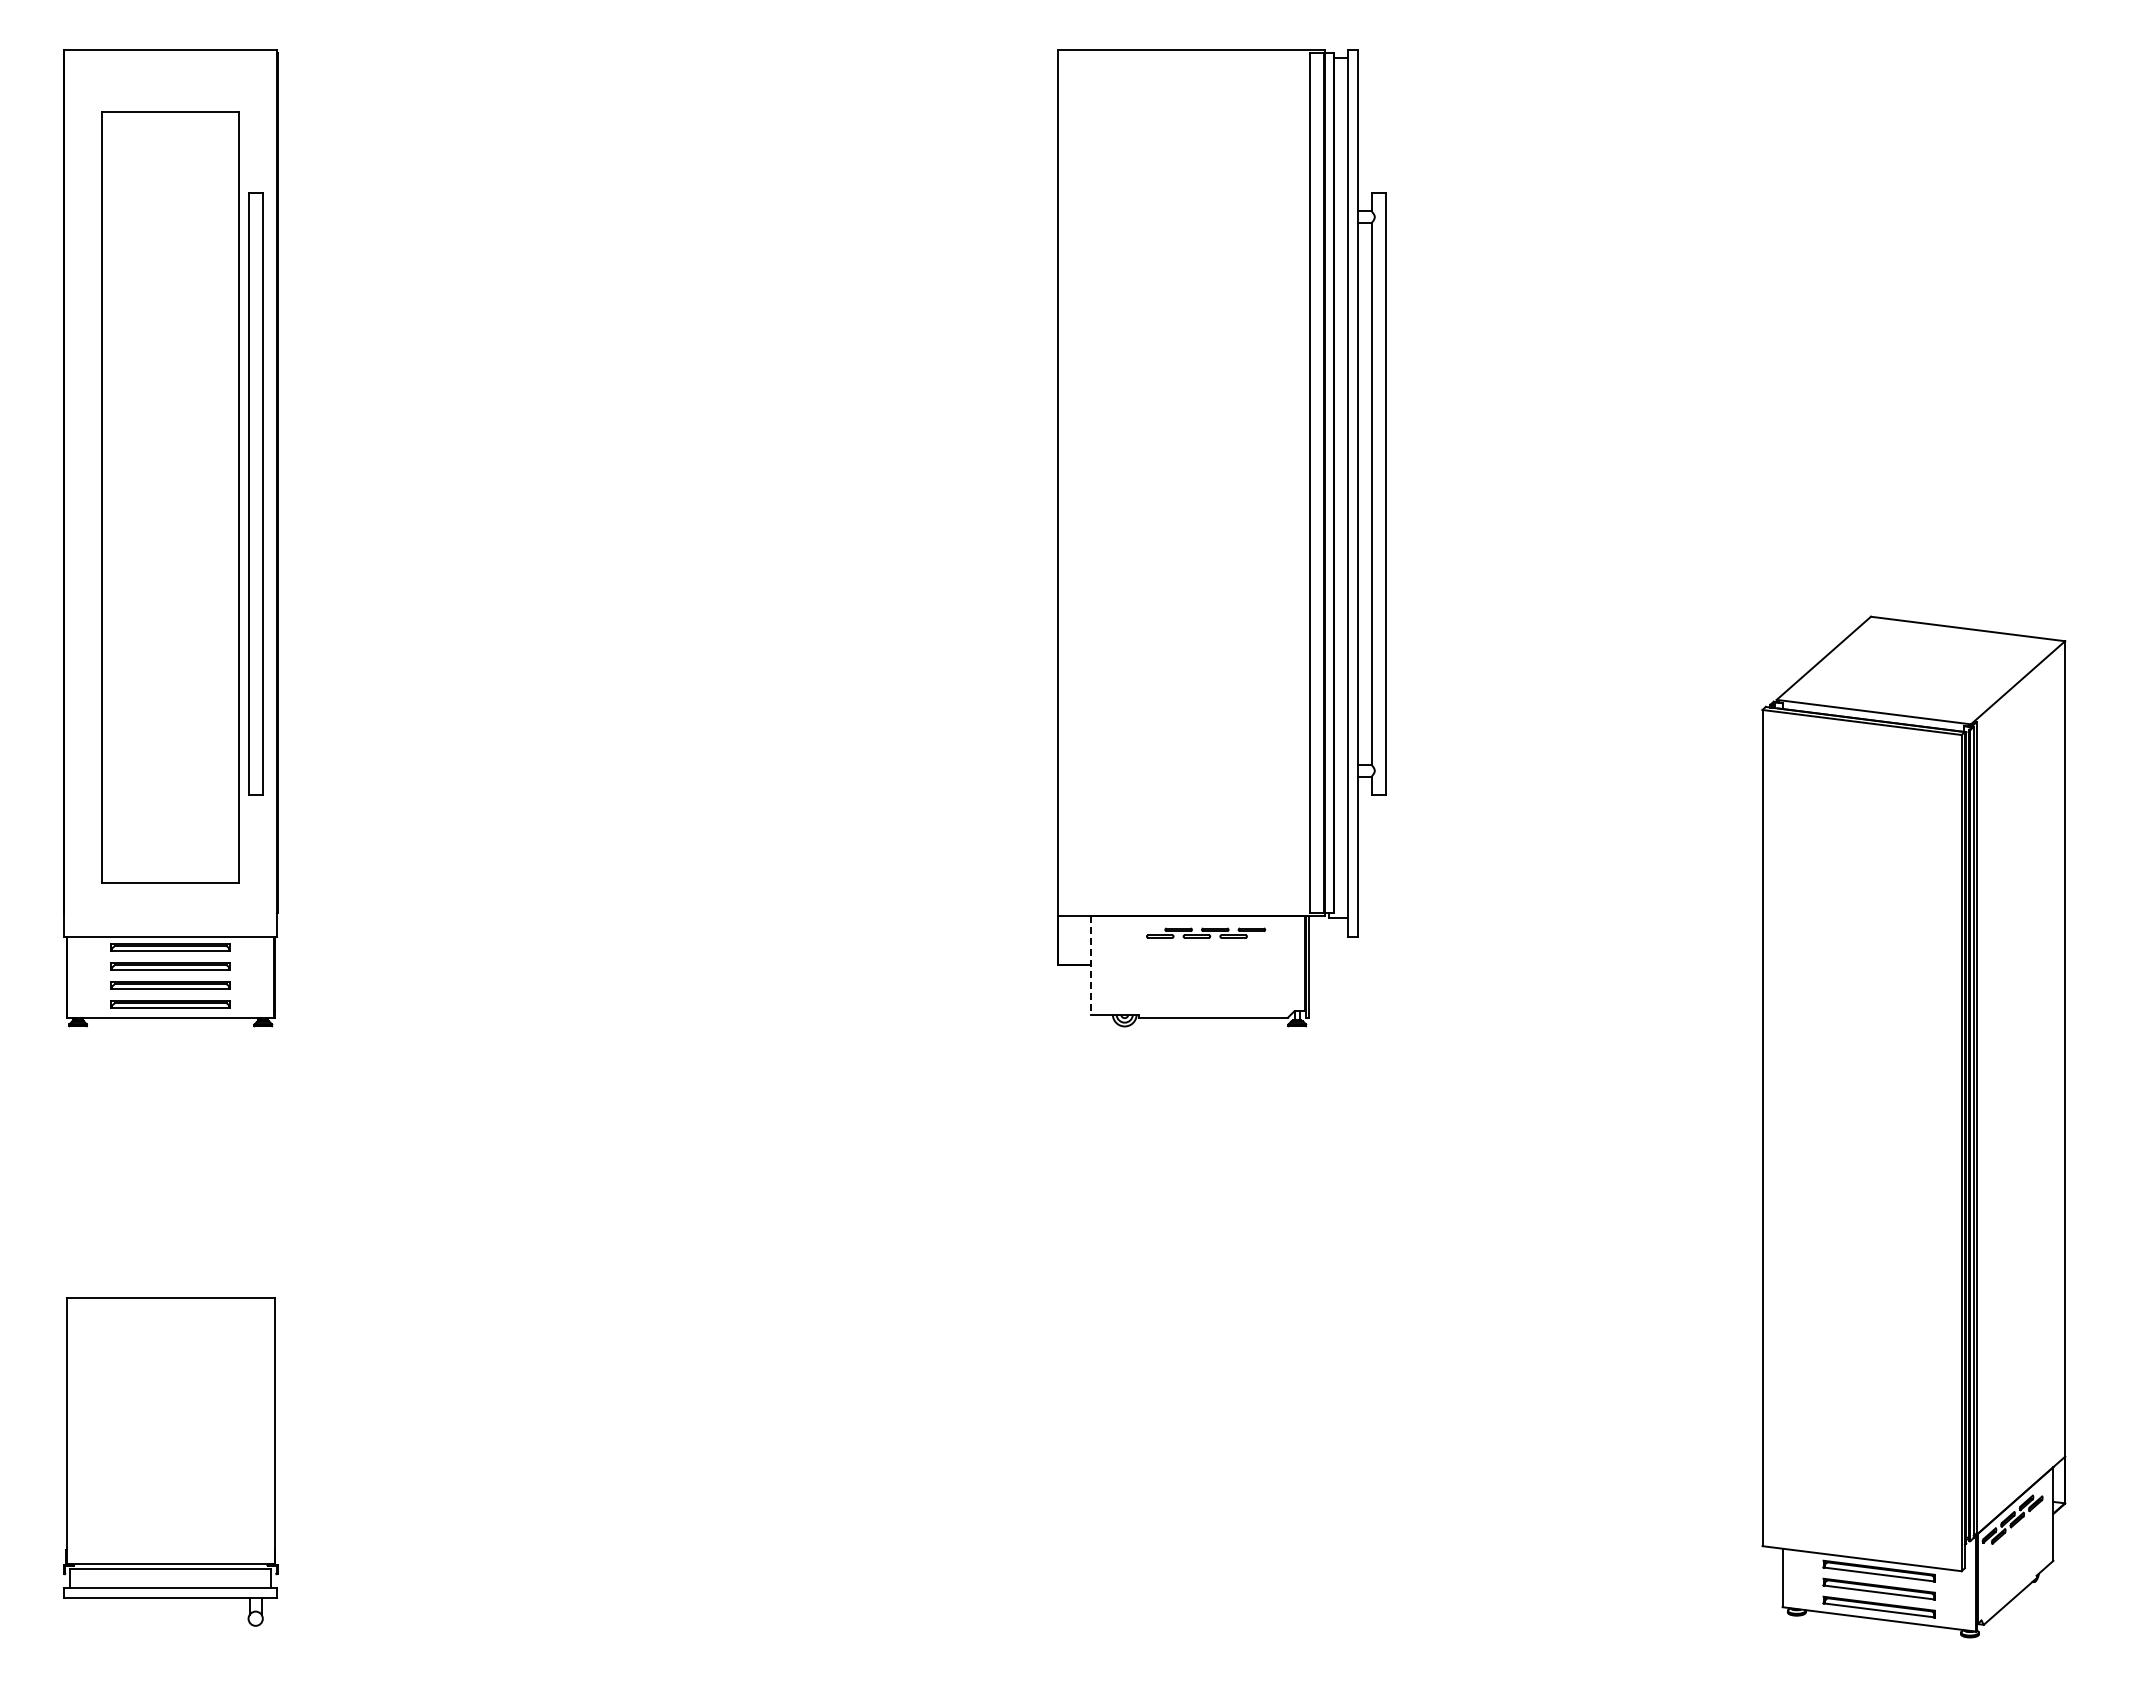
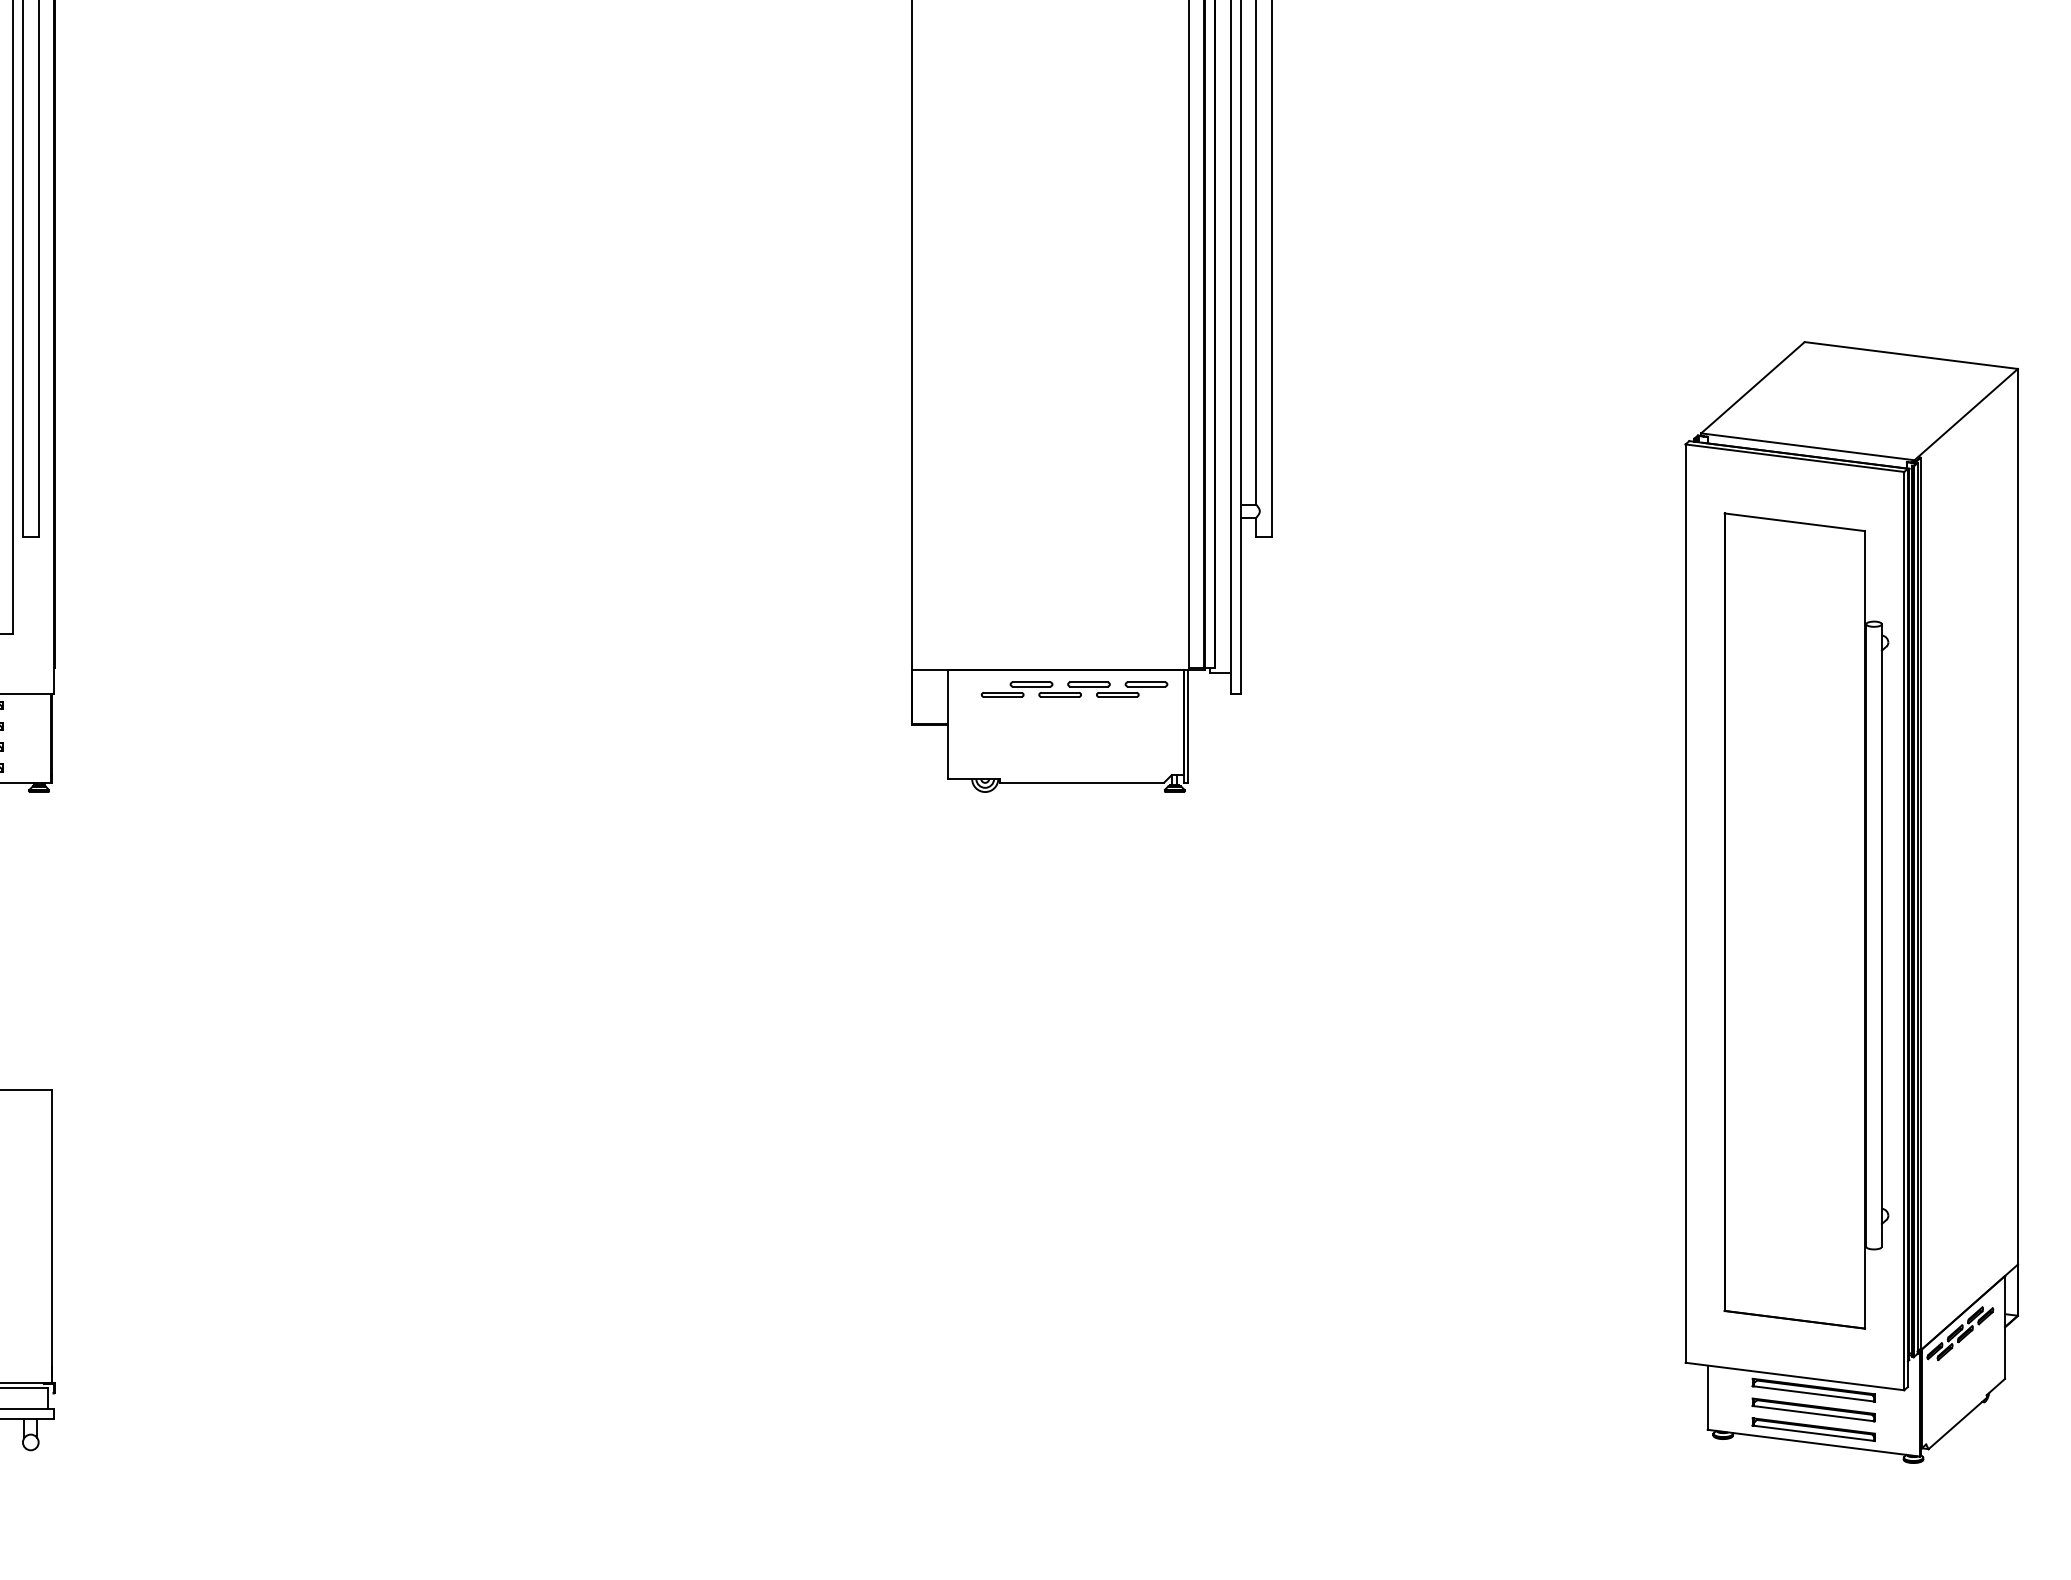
part: (1205, 932) -> (1073, 688), size x1.43
line: (1090, 965) -> (947, 725), dashed -> solid
part: (1872, 1143) -> (1806, 920), added

